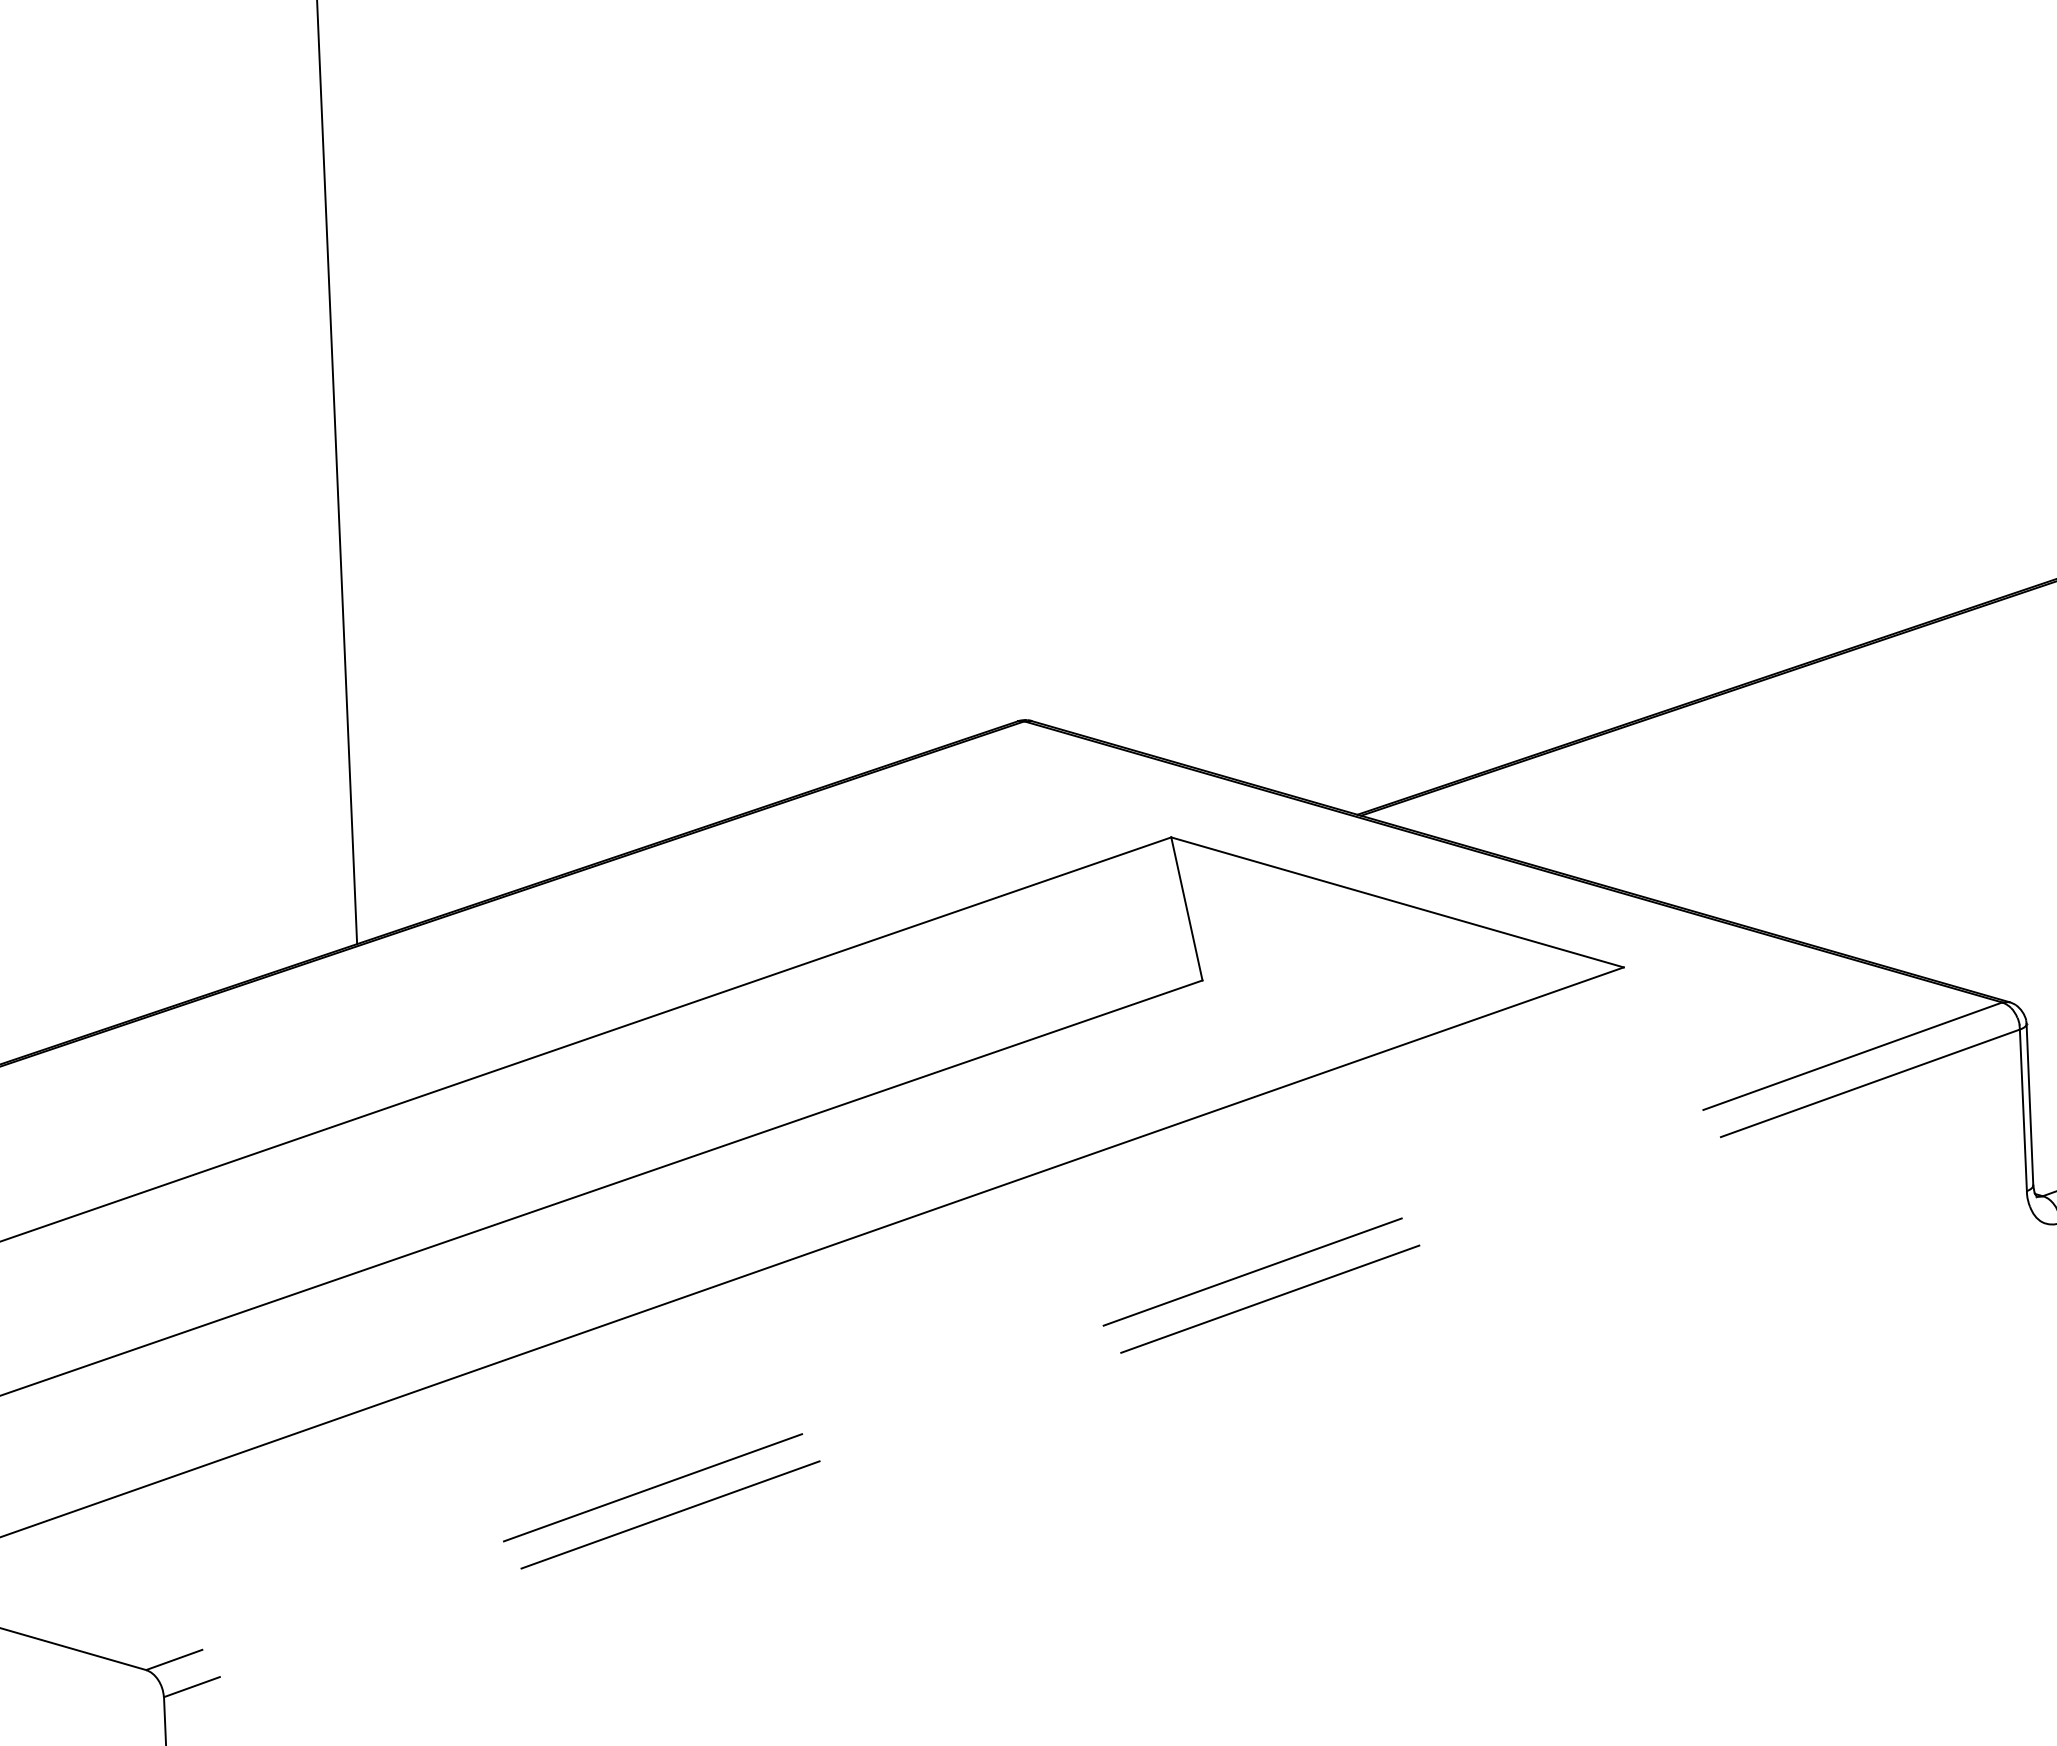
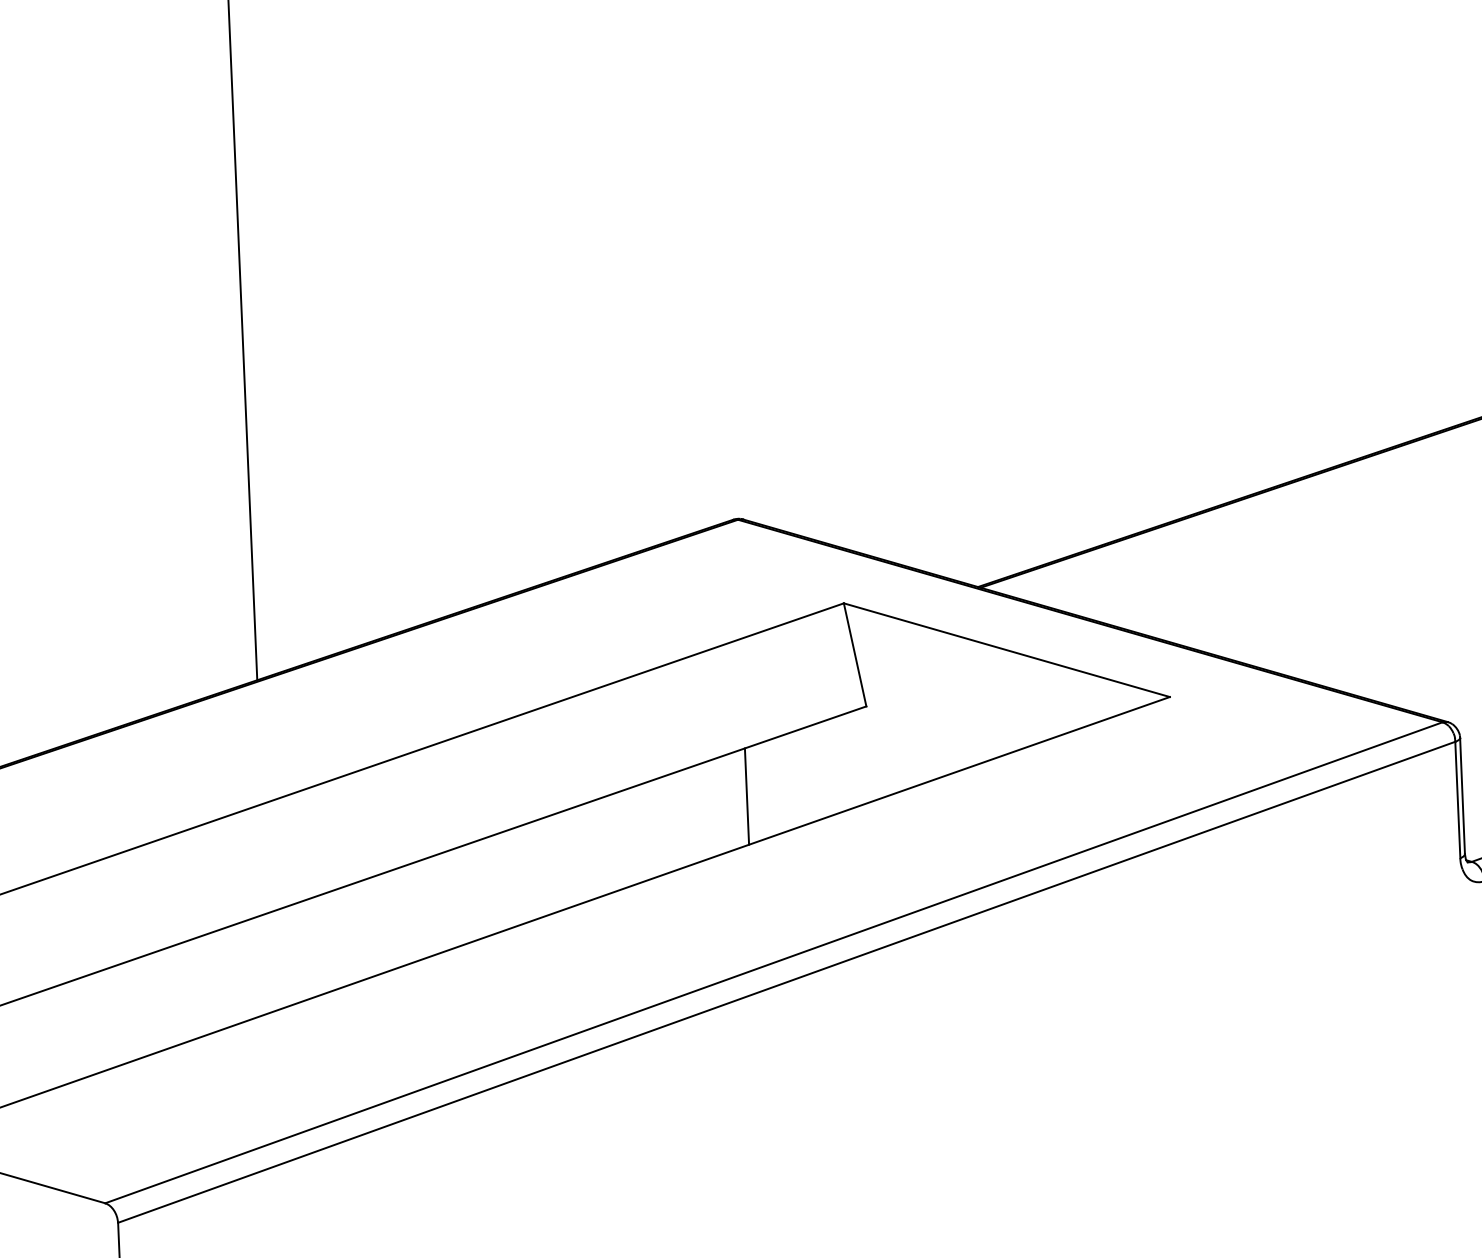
line: (1036, 1105) -> (746, 796), added
line: (1073, 1336) -> (773, 962), dashed -> solid
line: (1091, 1363) -> (786, 982), dashed -> solid

